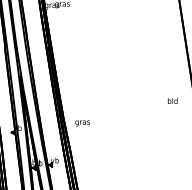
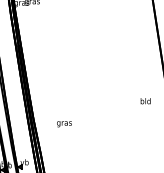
text: (82, 123) -> (64, 124), moved

